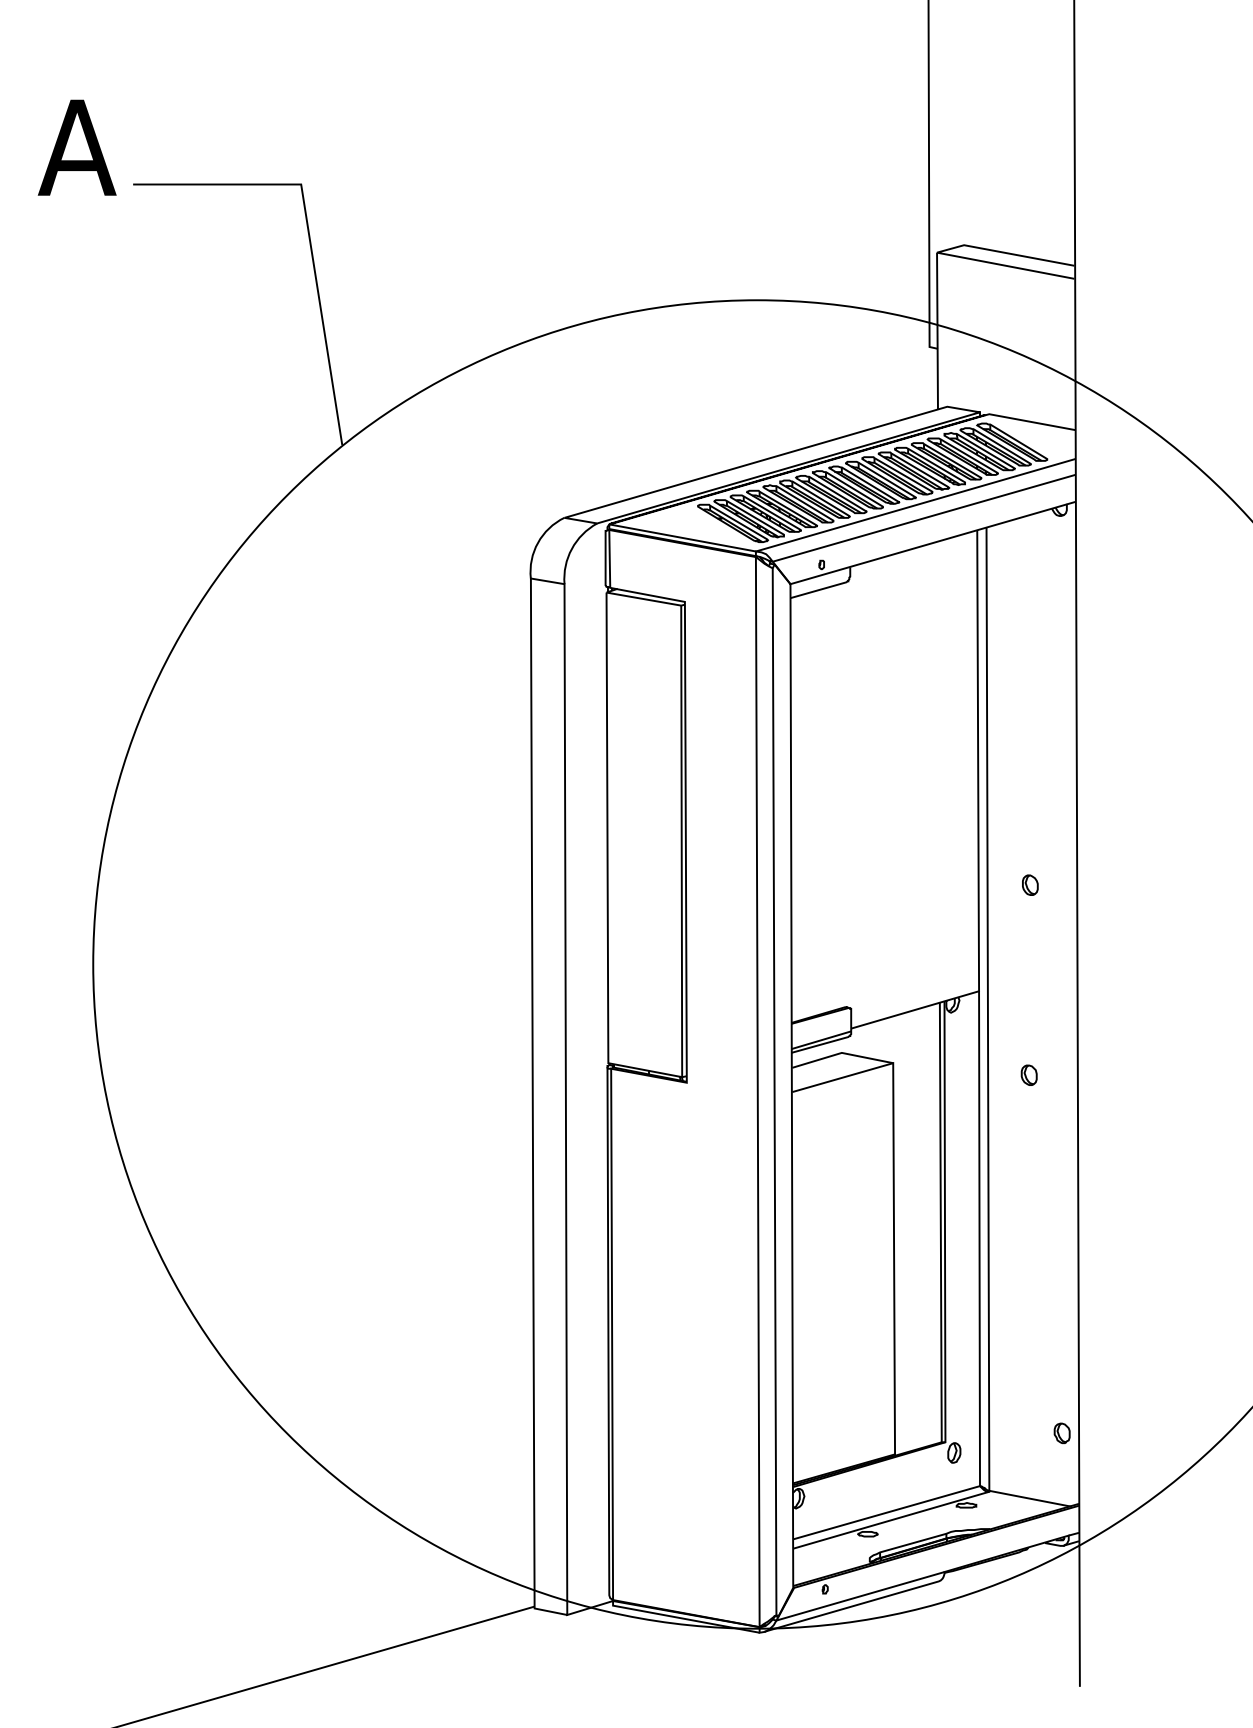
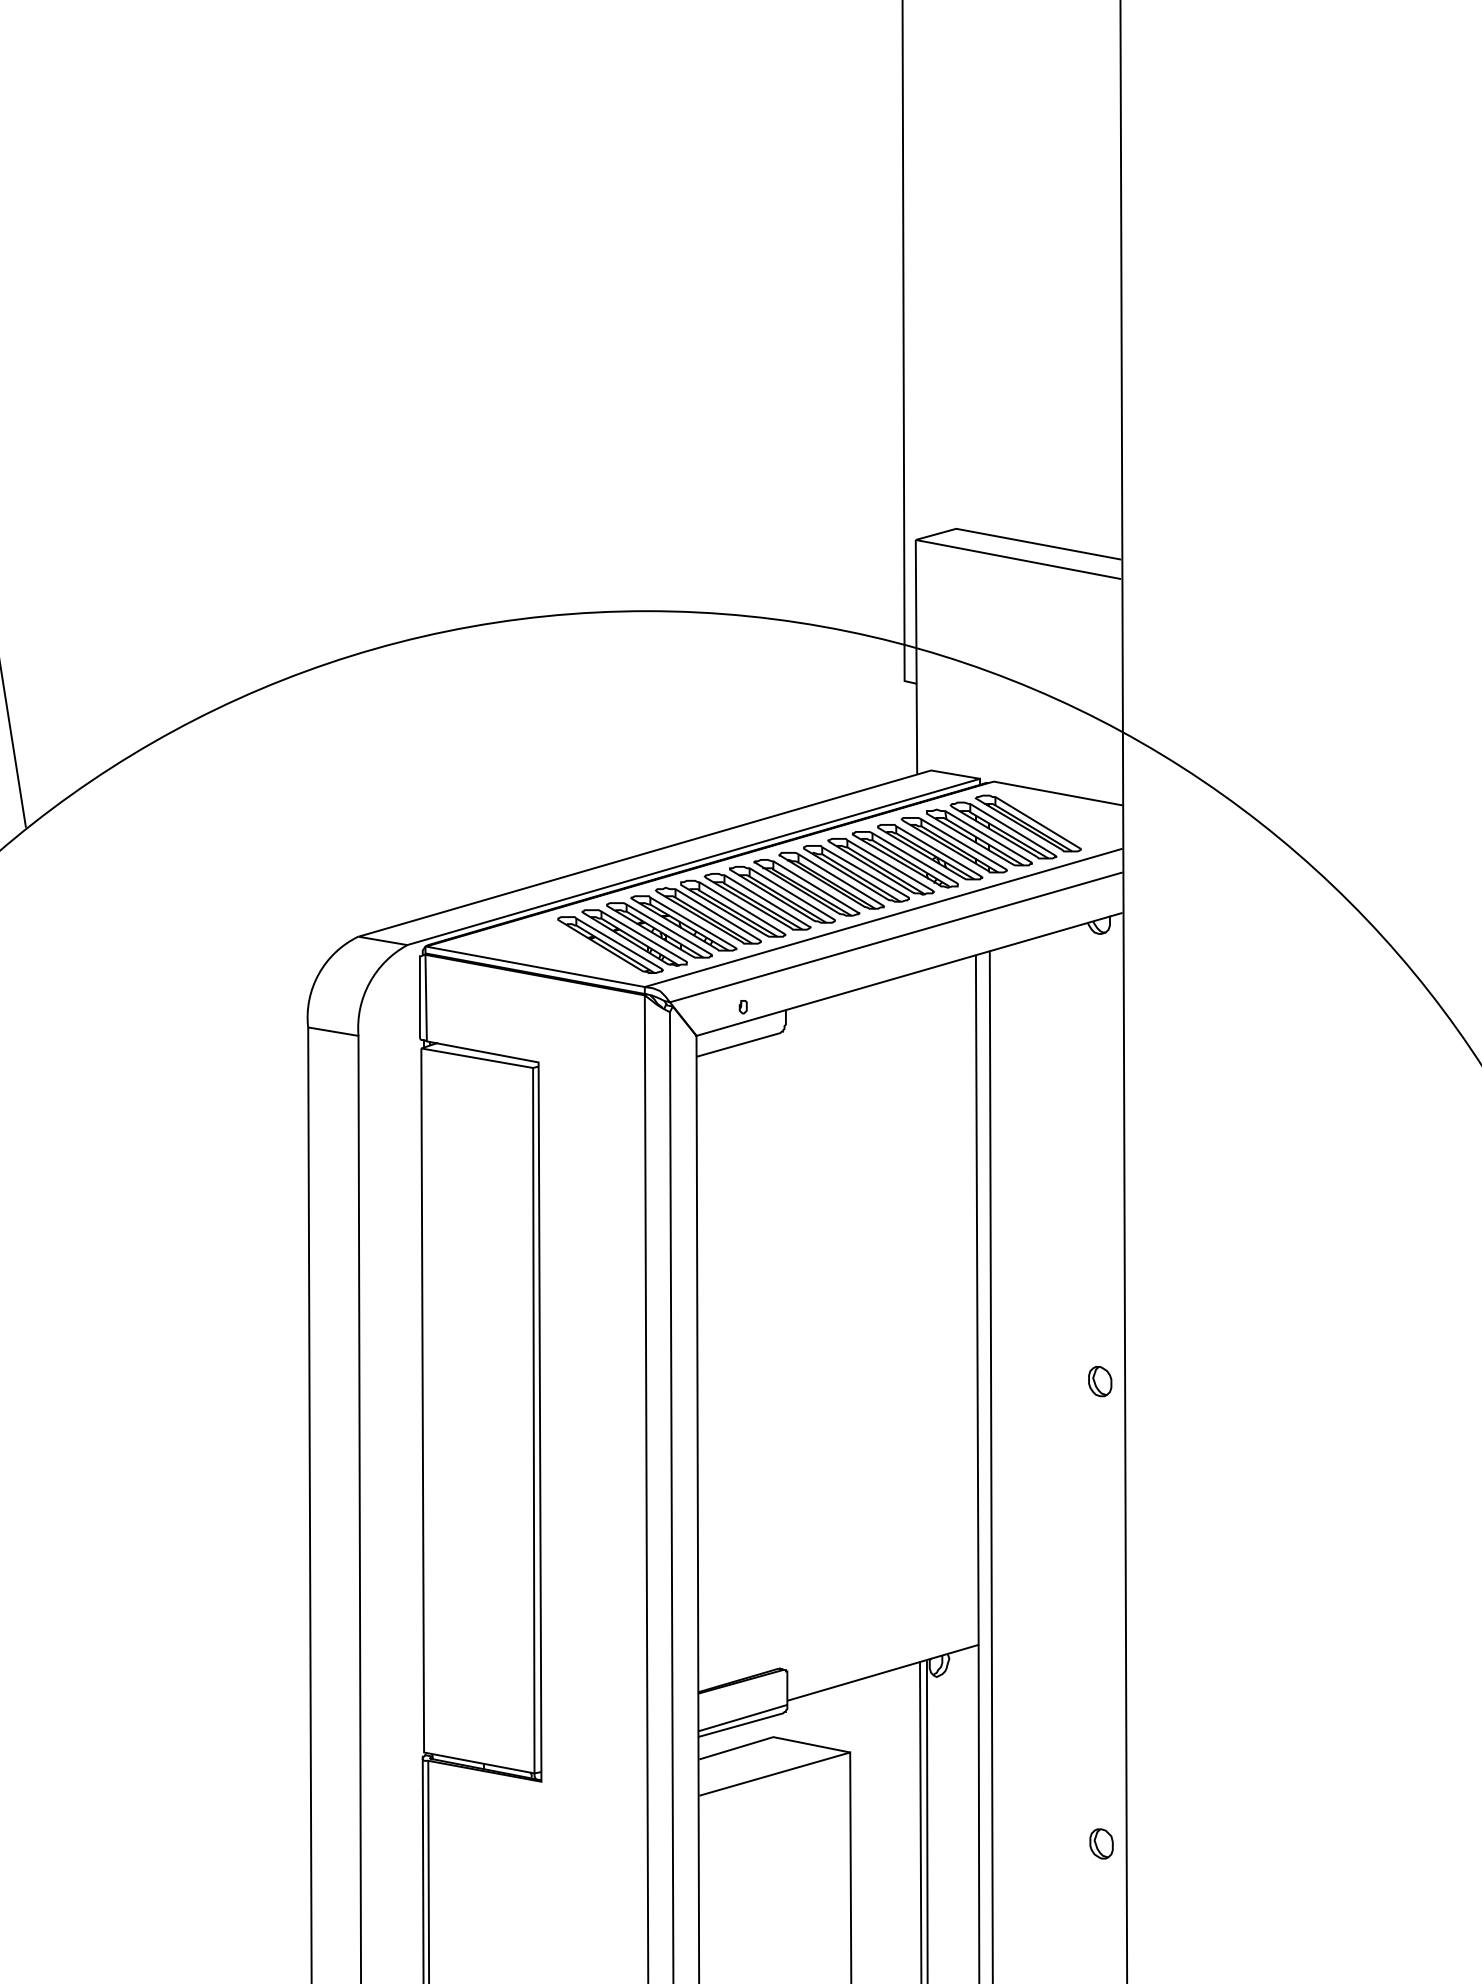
part: (1030, 884) -> (1100, 1380), moved
part: (1028, 1074) -> (1100, 1842), moved

